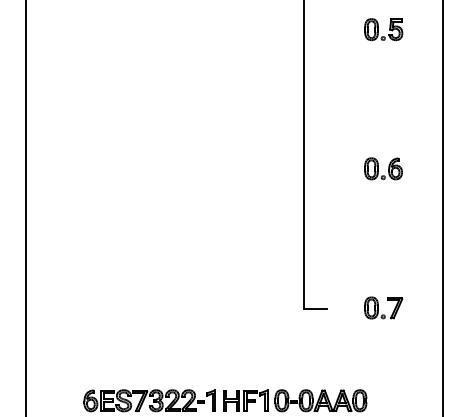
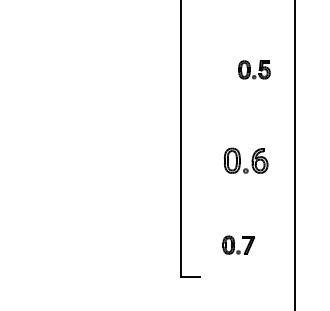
part: (383, 29) -> (254, 69), moved
part: (383, 168) -> (246, 160), size x1.4
part: (383, 307) -> (238, 244), moved

